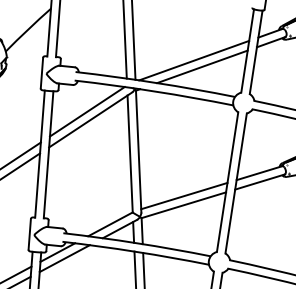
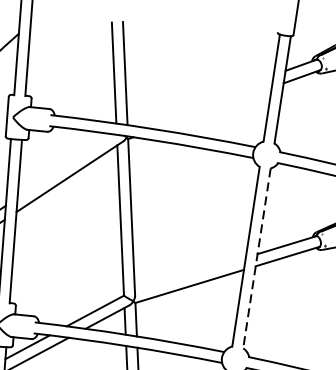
line: (194, 60) -> (203, 100), removed
line: (202, 66) -> (213, 108), removed
line: (86, 111) -> (64, 165), removed
line: (236, 183) -> (257, 258), solid -> dashed
line: (184, 195) -> (190, 273), removed

